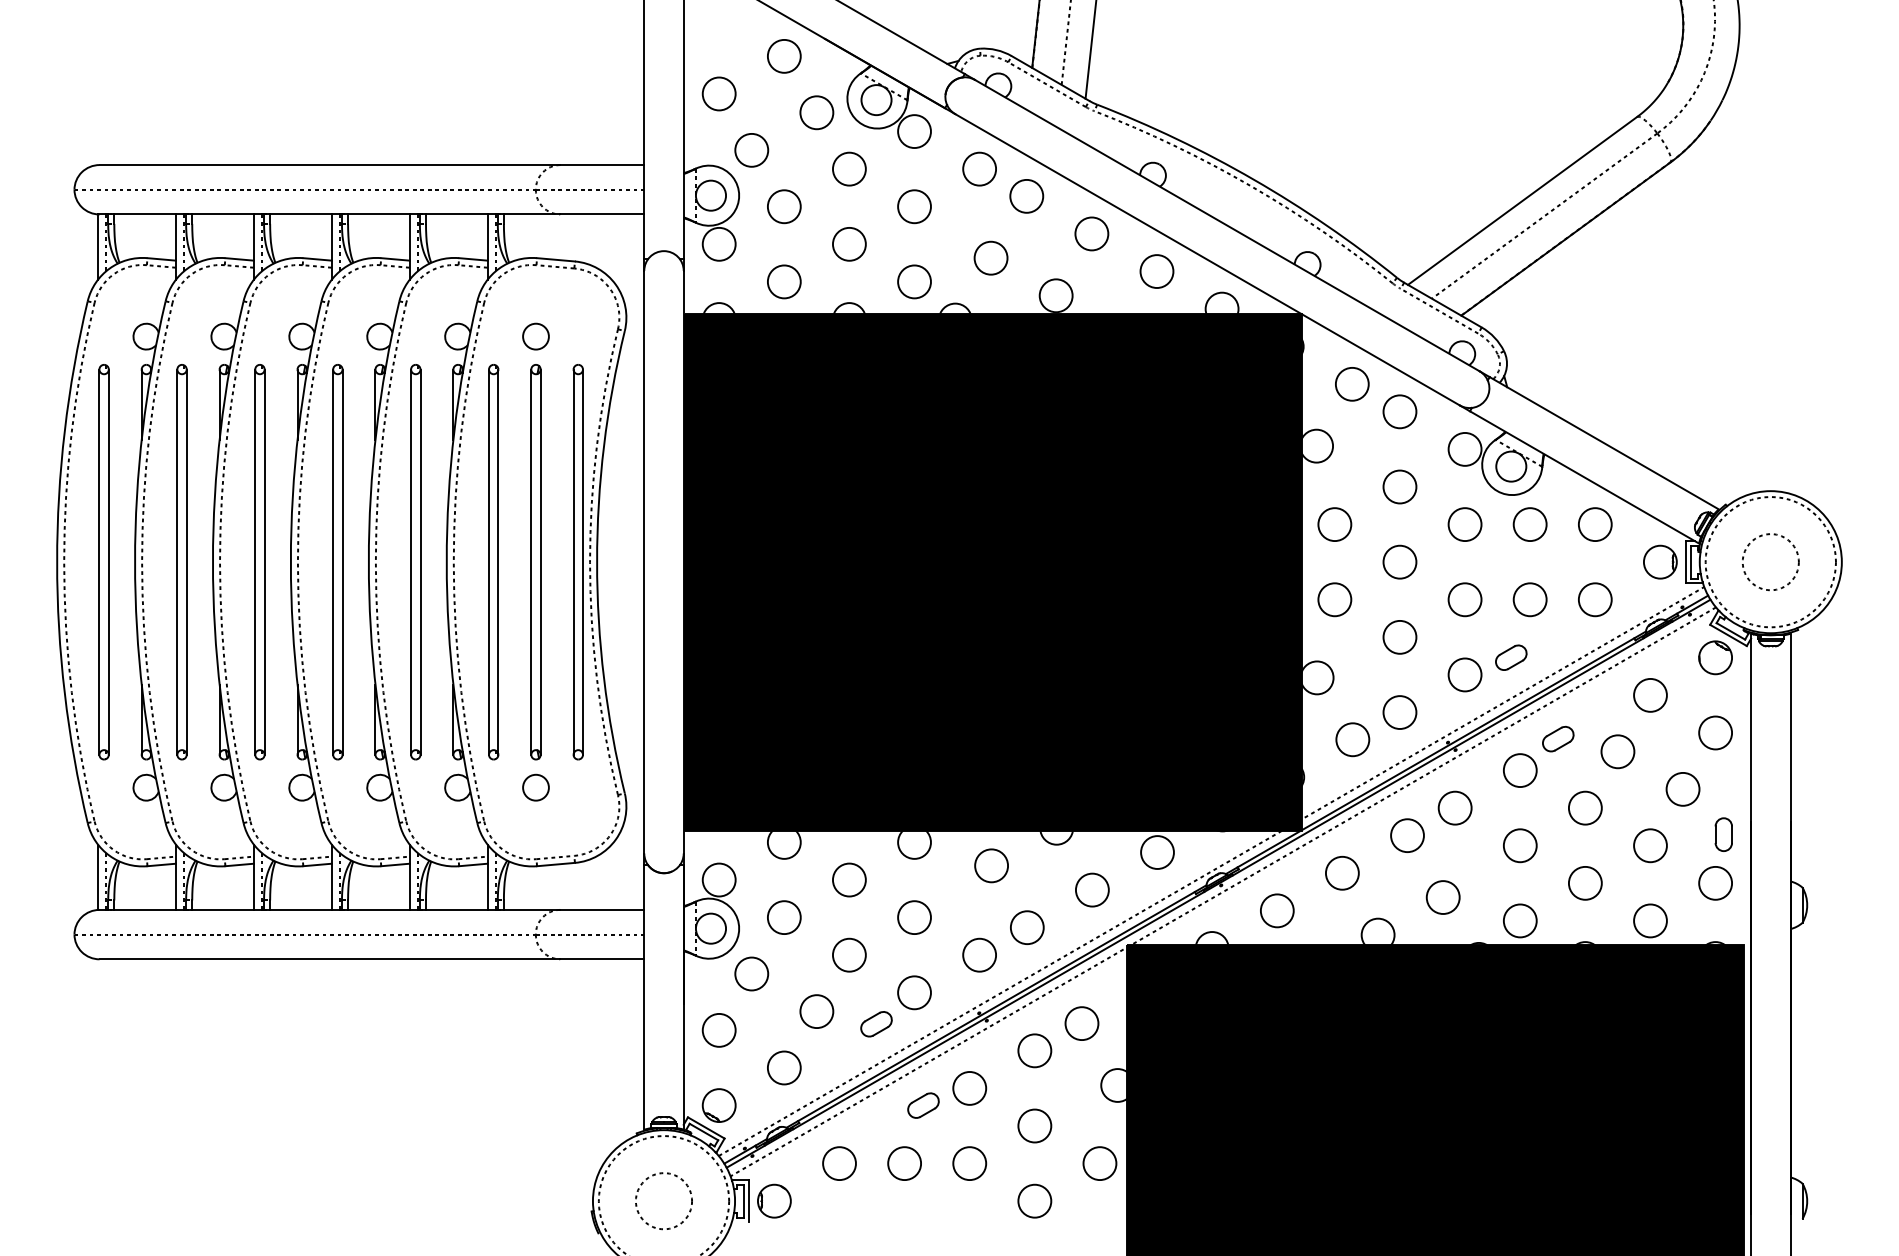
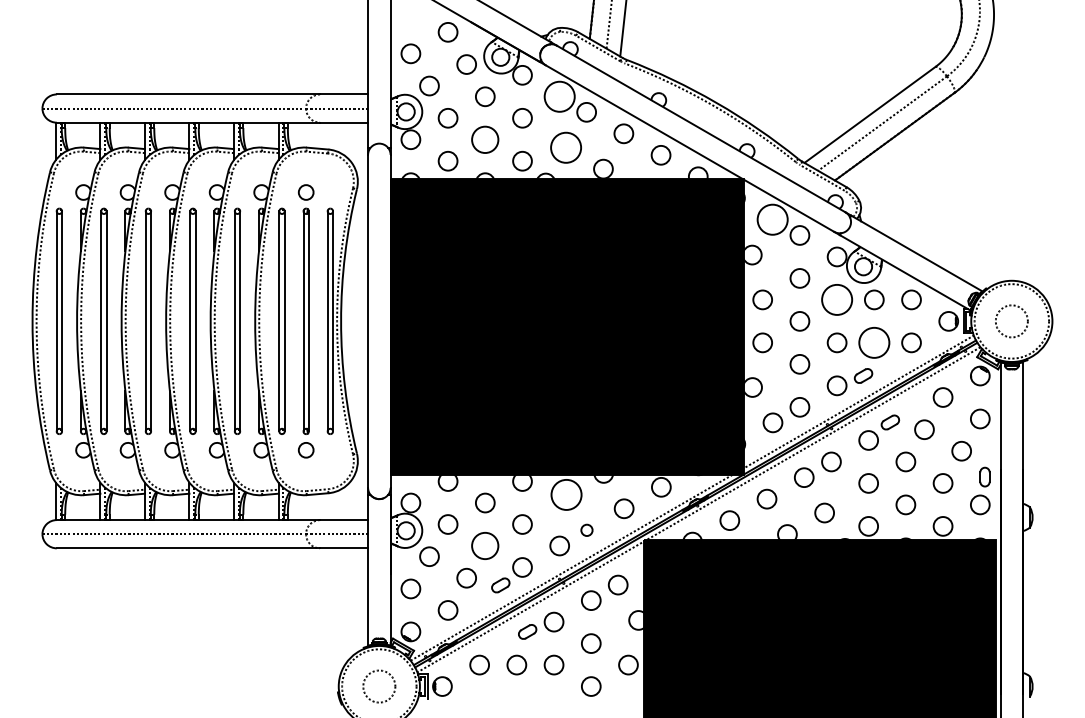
circle: (979, 168) -> (559, 96), size x1.6
circle: (849, 243) -> (485, 139), size x1.4
circle: (991, 257) -> (566, 147), size x1.6
circle: (1351, 383) -> (772, 219), size x1.6
circle: (1463, 523) -> (836, 299), size x1.6
circle: (1528, 599) -> (873, 342), size x1.6
circle: (991, 865) -> (566, 494), size x1.6
circle: (1026, 928) -> (586, 530), size x0.6
circle: (849, 954) -> (485, 545), size x1.4

